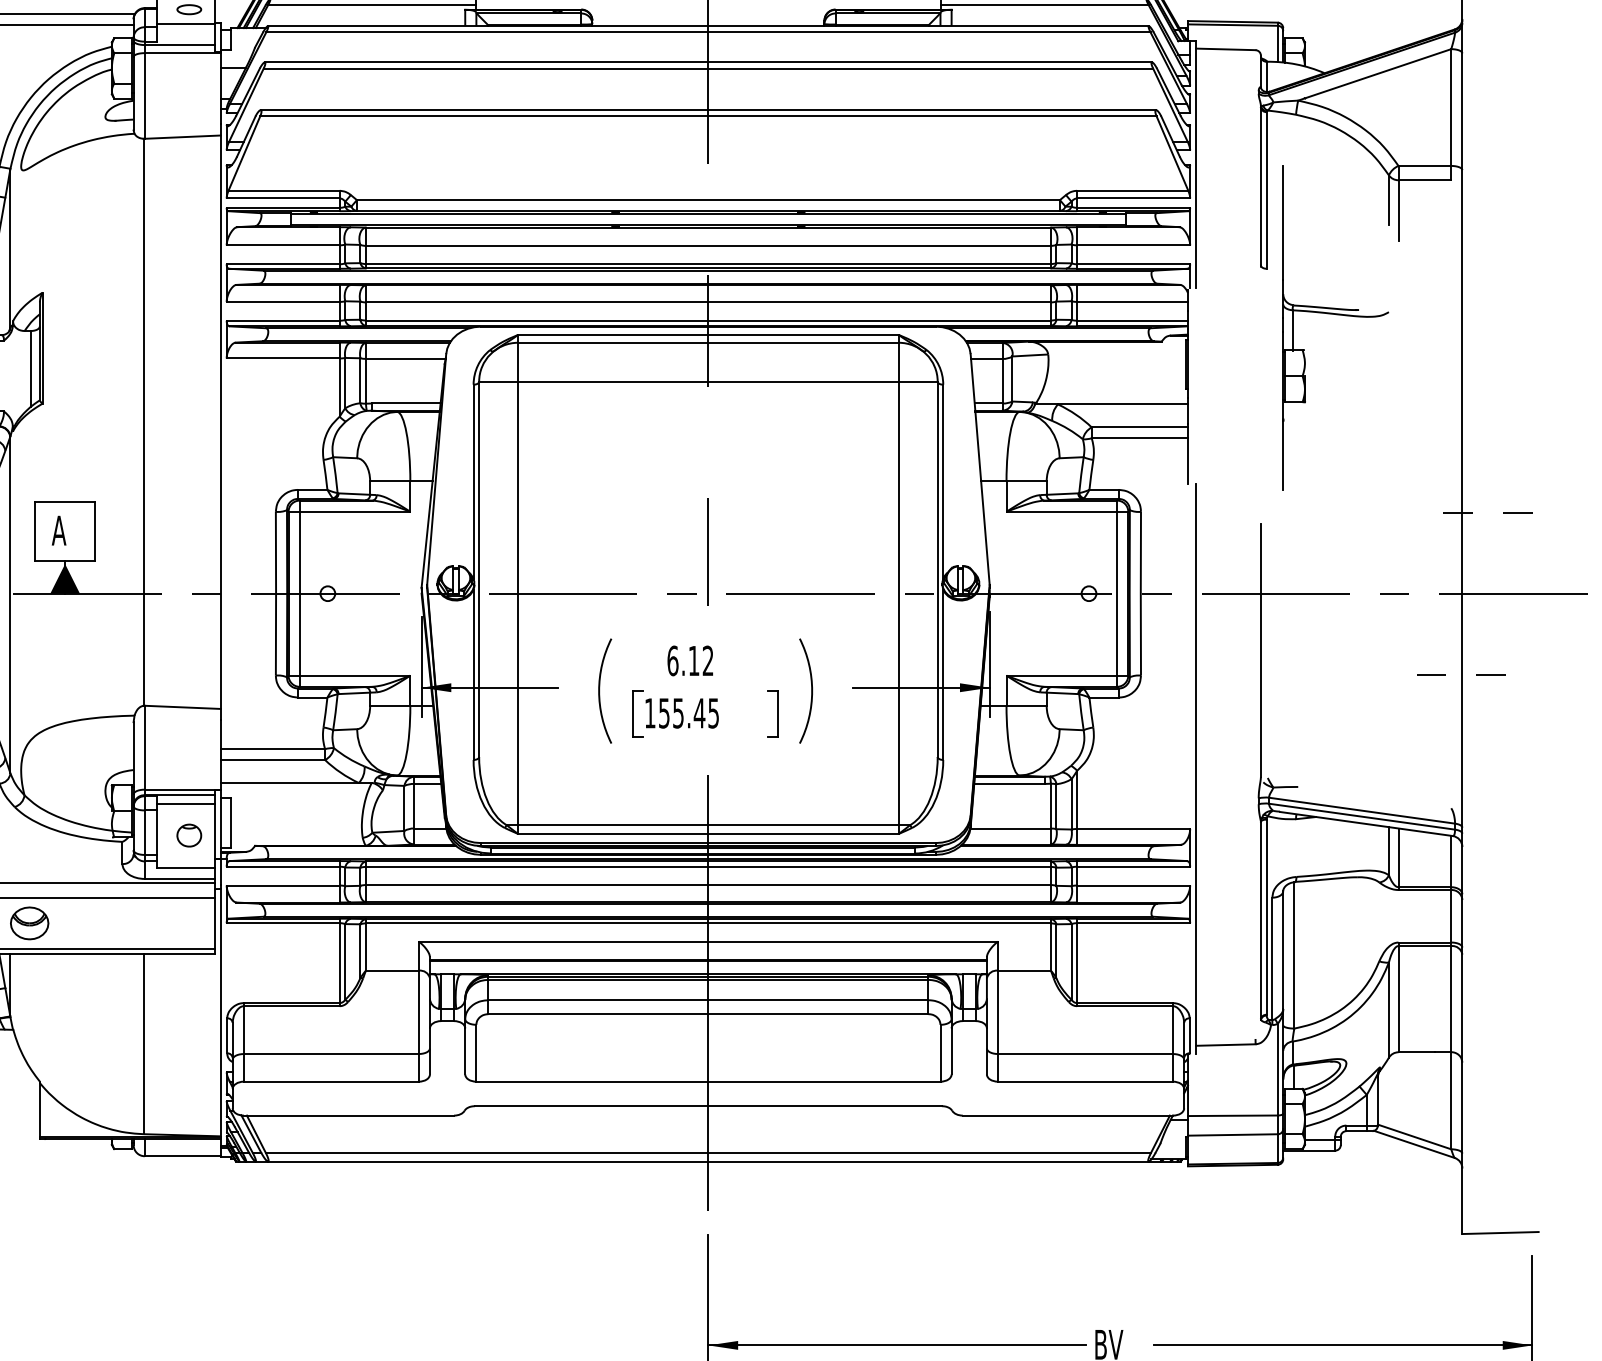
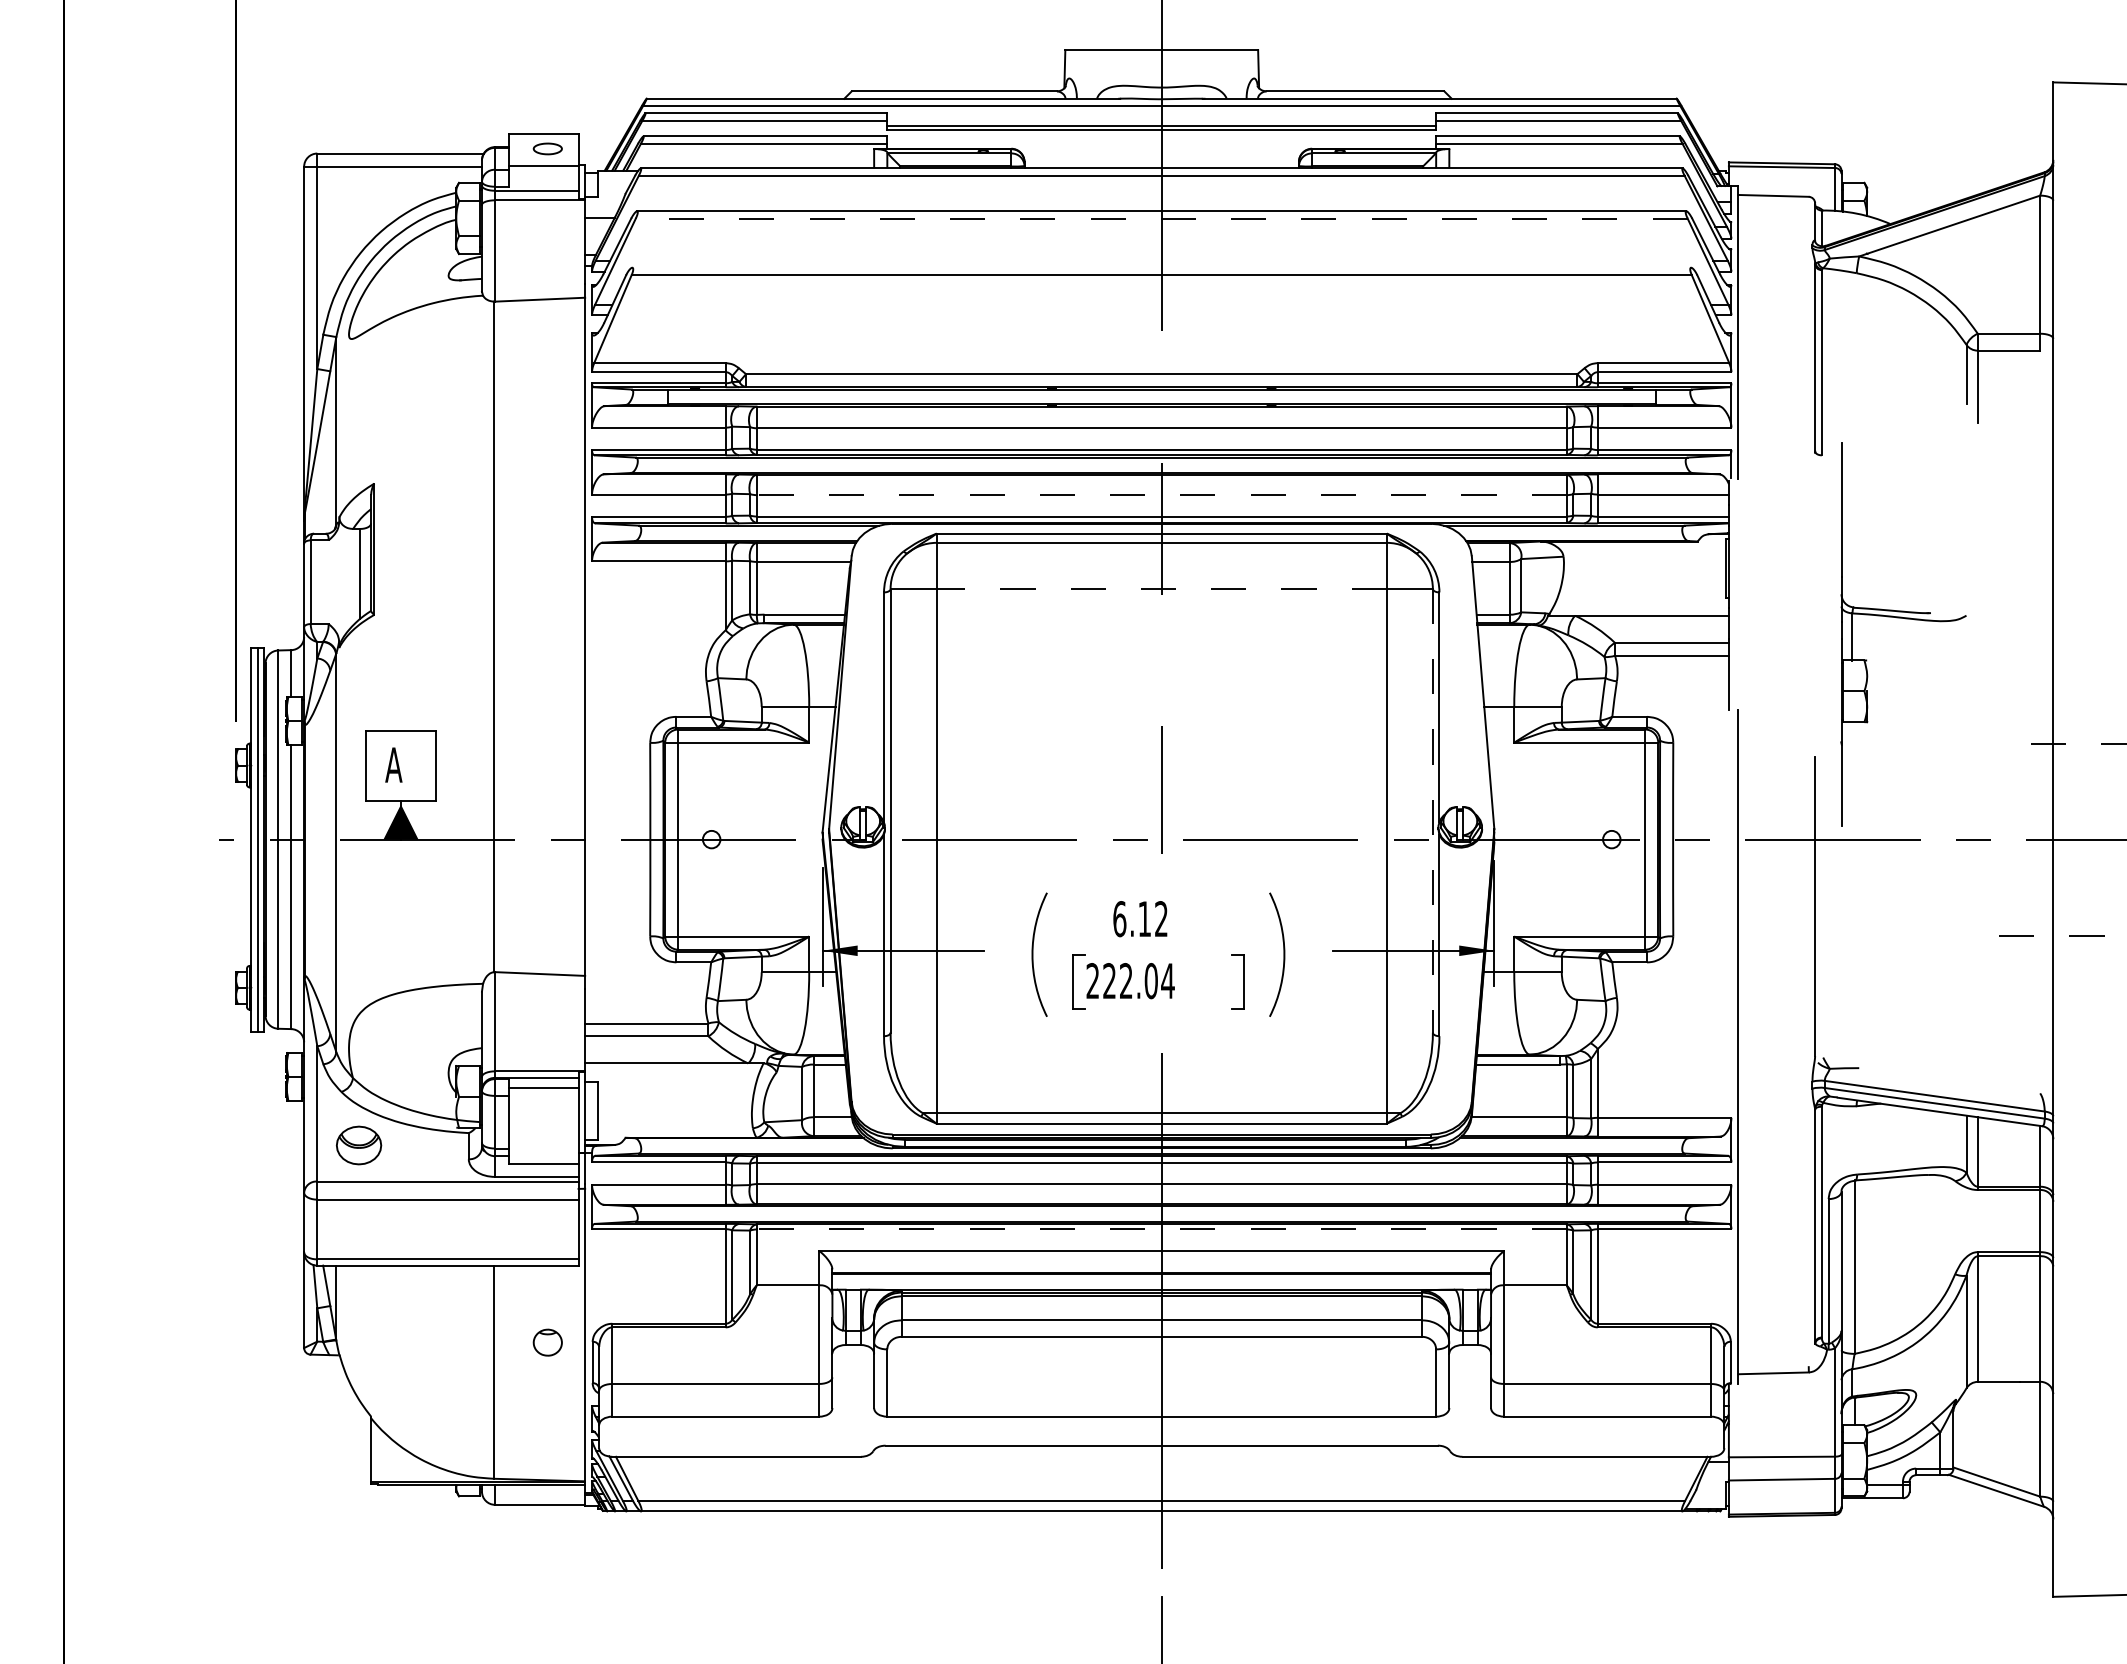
line: (708, 68) -> (1161, 218), solid -> dashed
line: (708, 109) -> (1161, 267), removed
line: (708, 302) -> (1161, 495), solid -> dashed
part: (1337, 315) -> (1905, 619), moved
line: (708, 381) -> (1161, 588), solid -> dashed
line: (937, 569) -> (1432, 810), solid -> dashed
text: (682, 713) -> (1130, 981), 155.45 -> 222.04
part: (189, 835) -> (547, 1342), moved
part: (29, 923) -> (358, 1145), moved
line: (708, 923) -> (1161, 1229), solid -> dashed

